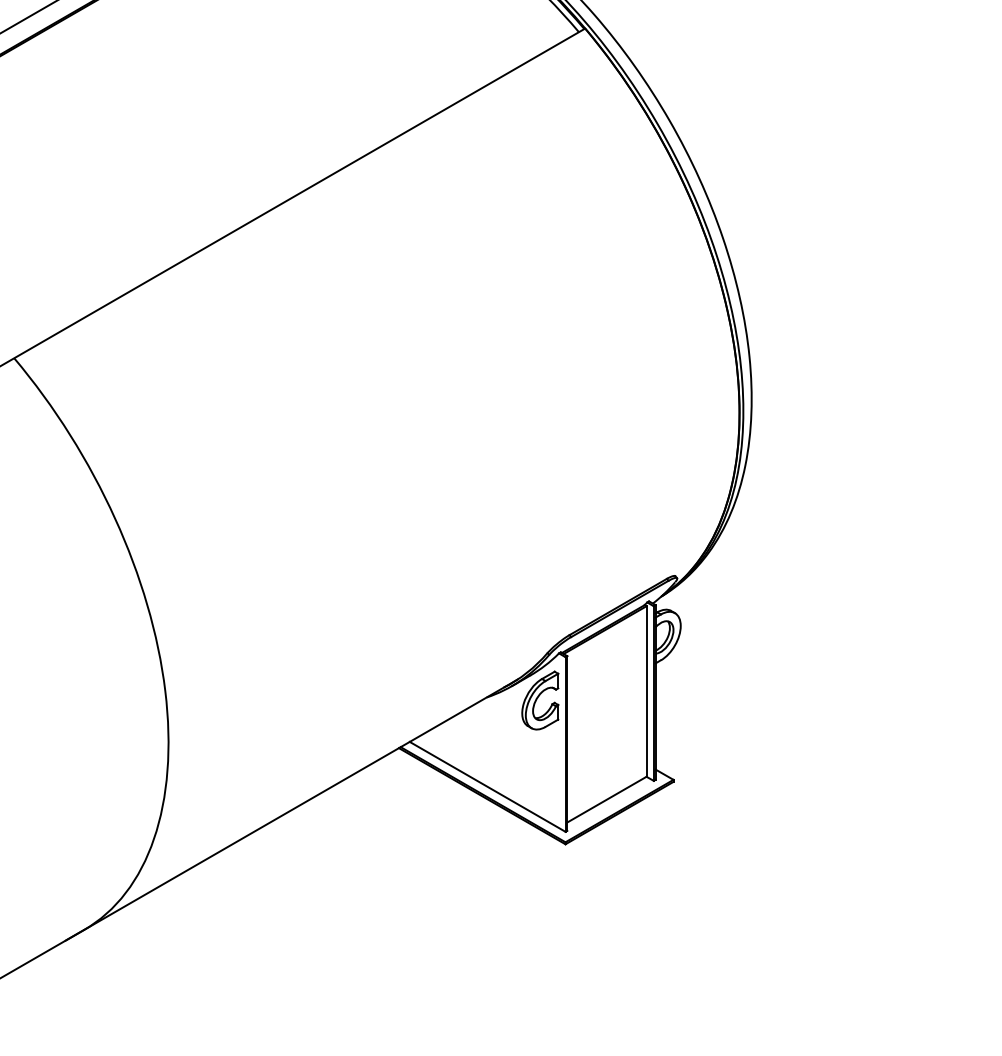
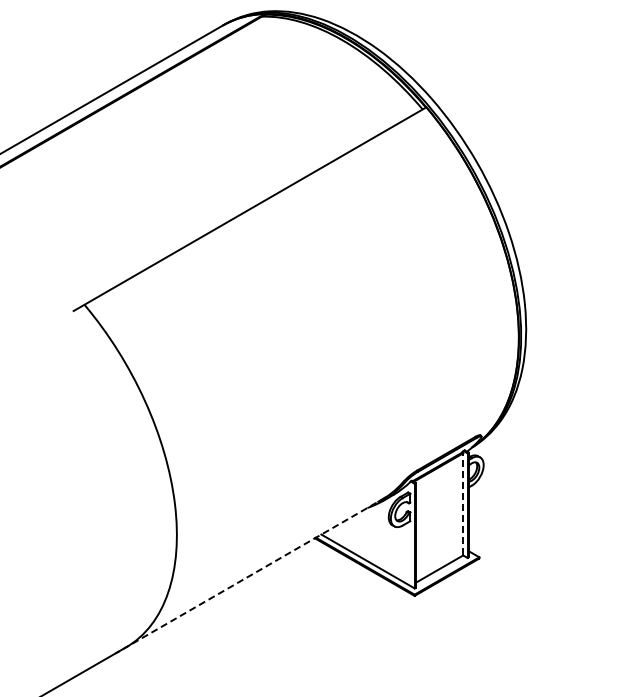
line: (647, 690) -> (463, 503), solid -> dashed
line: (291, 810) -> (250, 575), solid -> dashed

